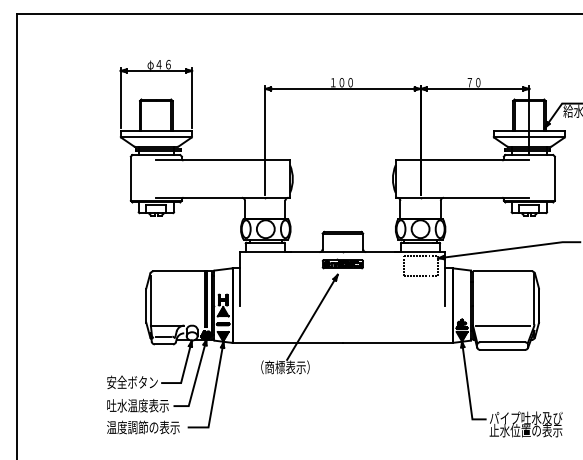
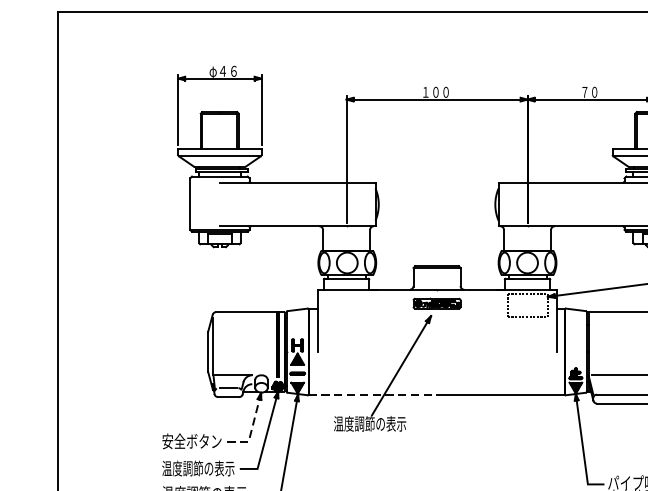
line: (288, 342) -> (373, 394), solid -> dashed
text: (285, 367) -> (370, 424), （商標表示） -> 温度調節の表示
line: (183, 372) -> (251, 429), solid -> dashed
text: (137, 405) -> (197, 468), 吐水温度表示 -> 温度調節の表示

